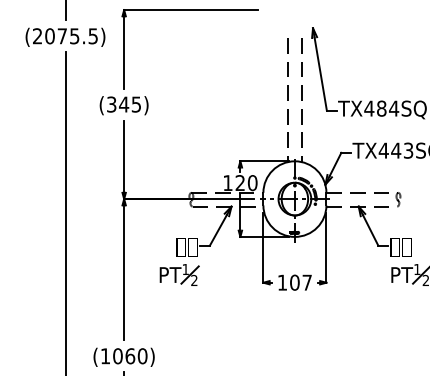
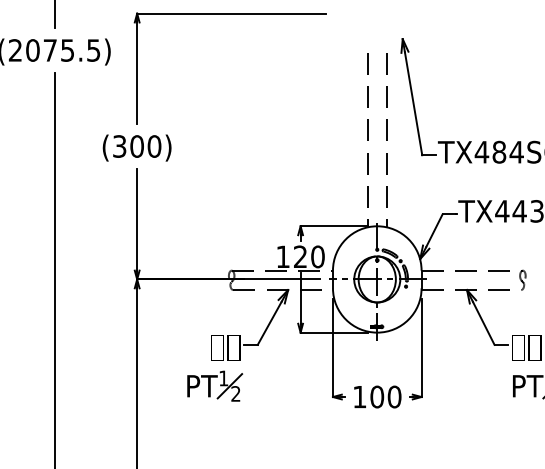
text: (130, 104) -> (146, 146), (345) -> (300)
text: (307, 282) -> (394, 396), 107 -> 100

